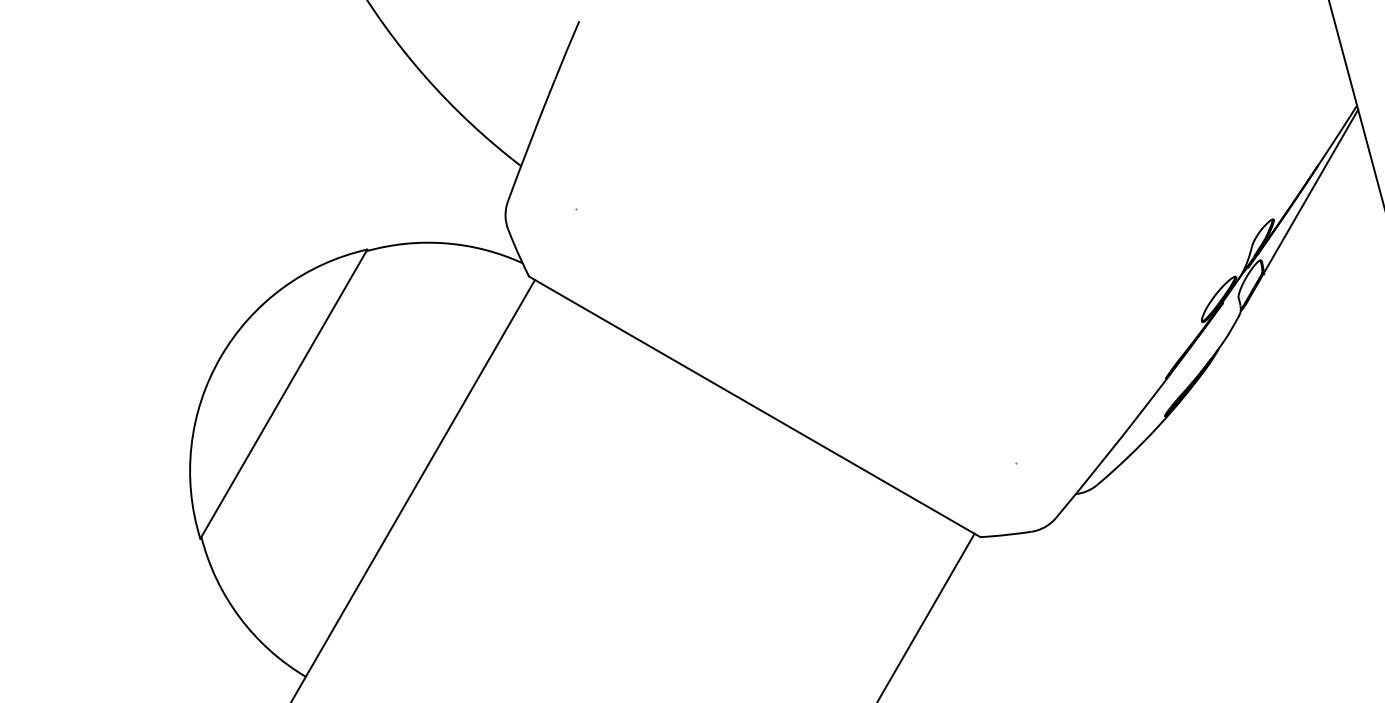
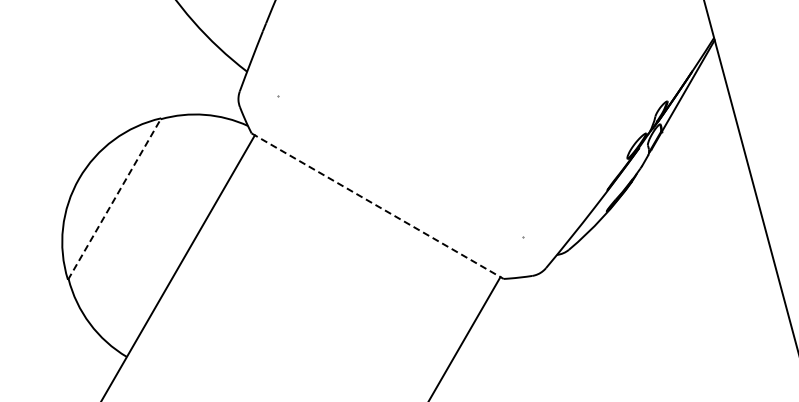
line: (283, 393) -> (114, 198), solid -> dashed
line: (754, 407) -> (377, 206), solid -> dashed

